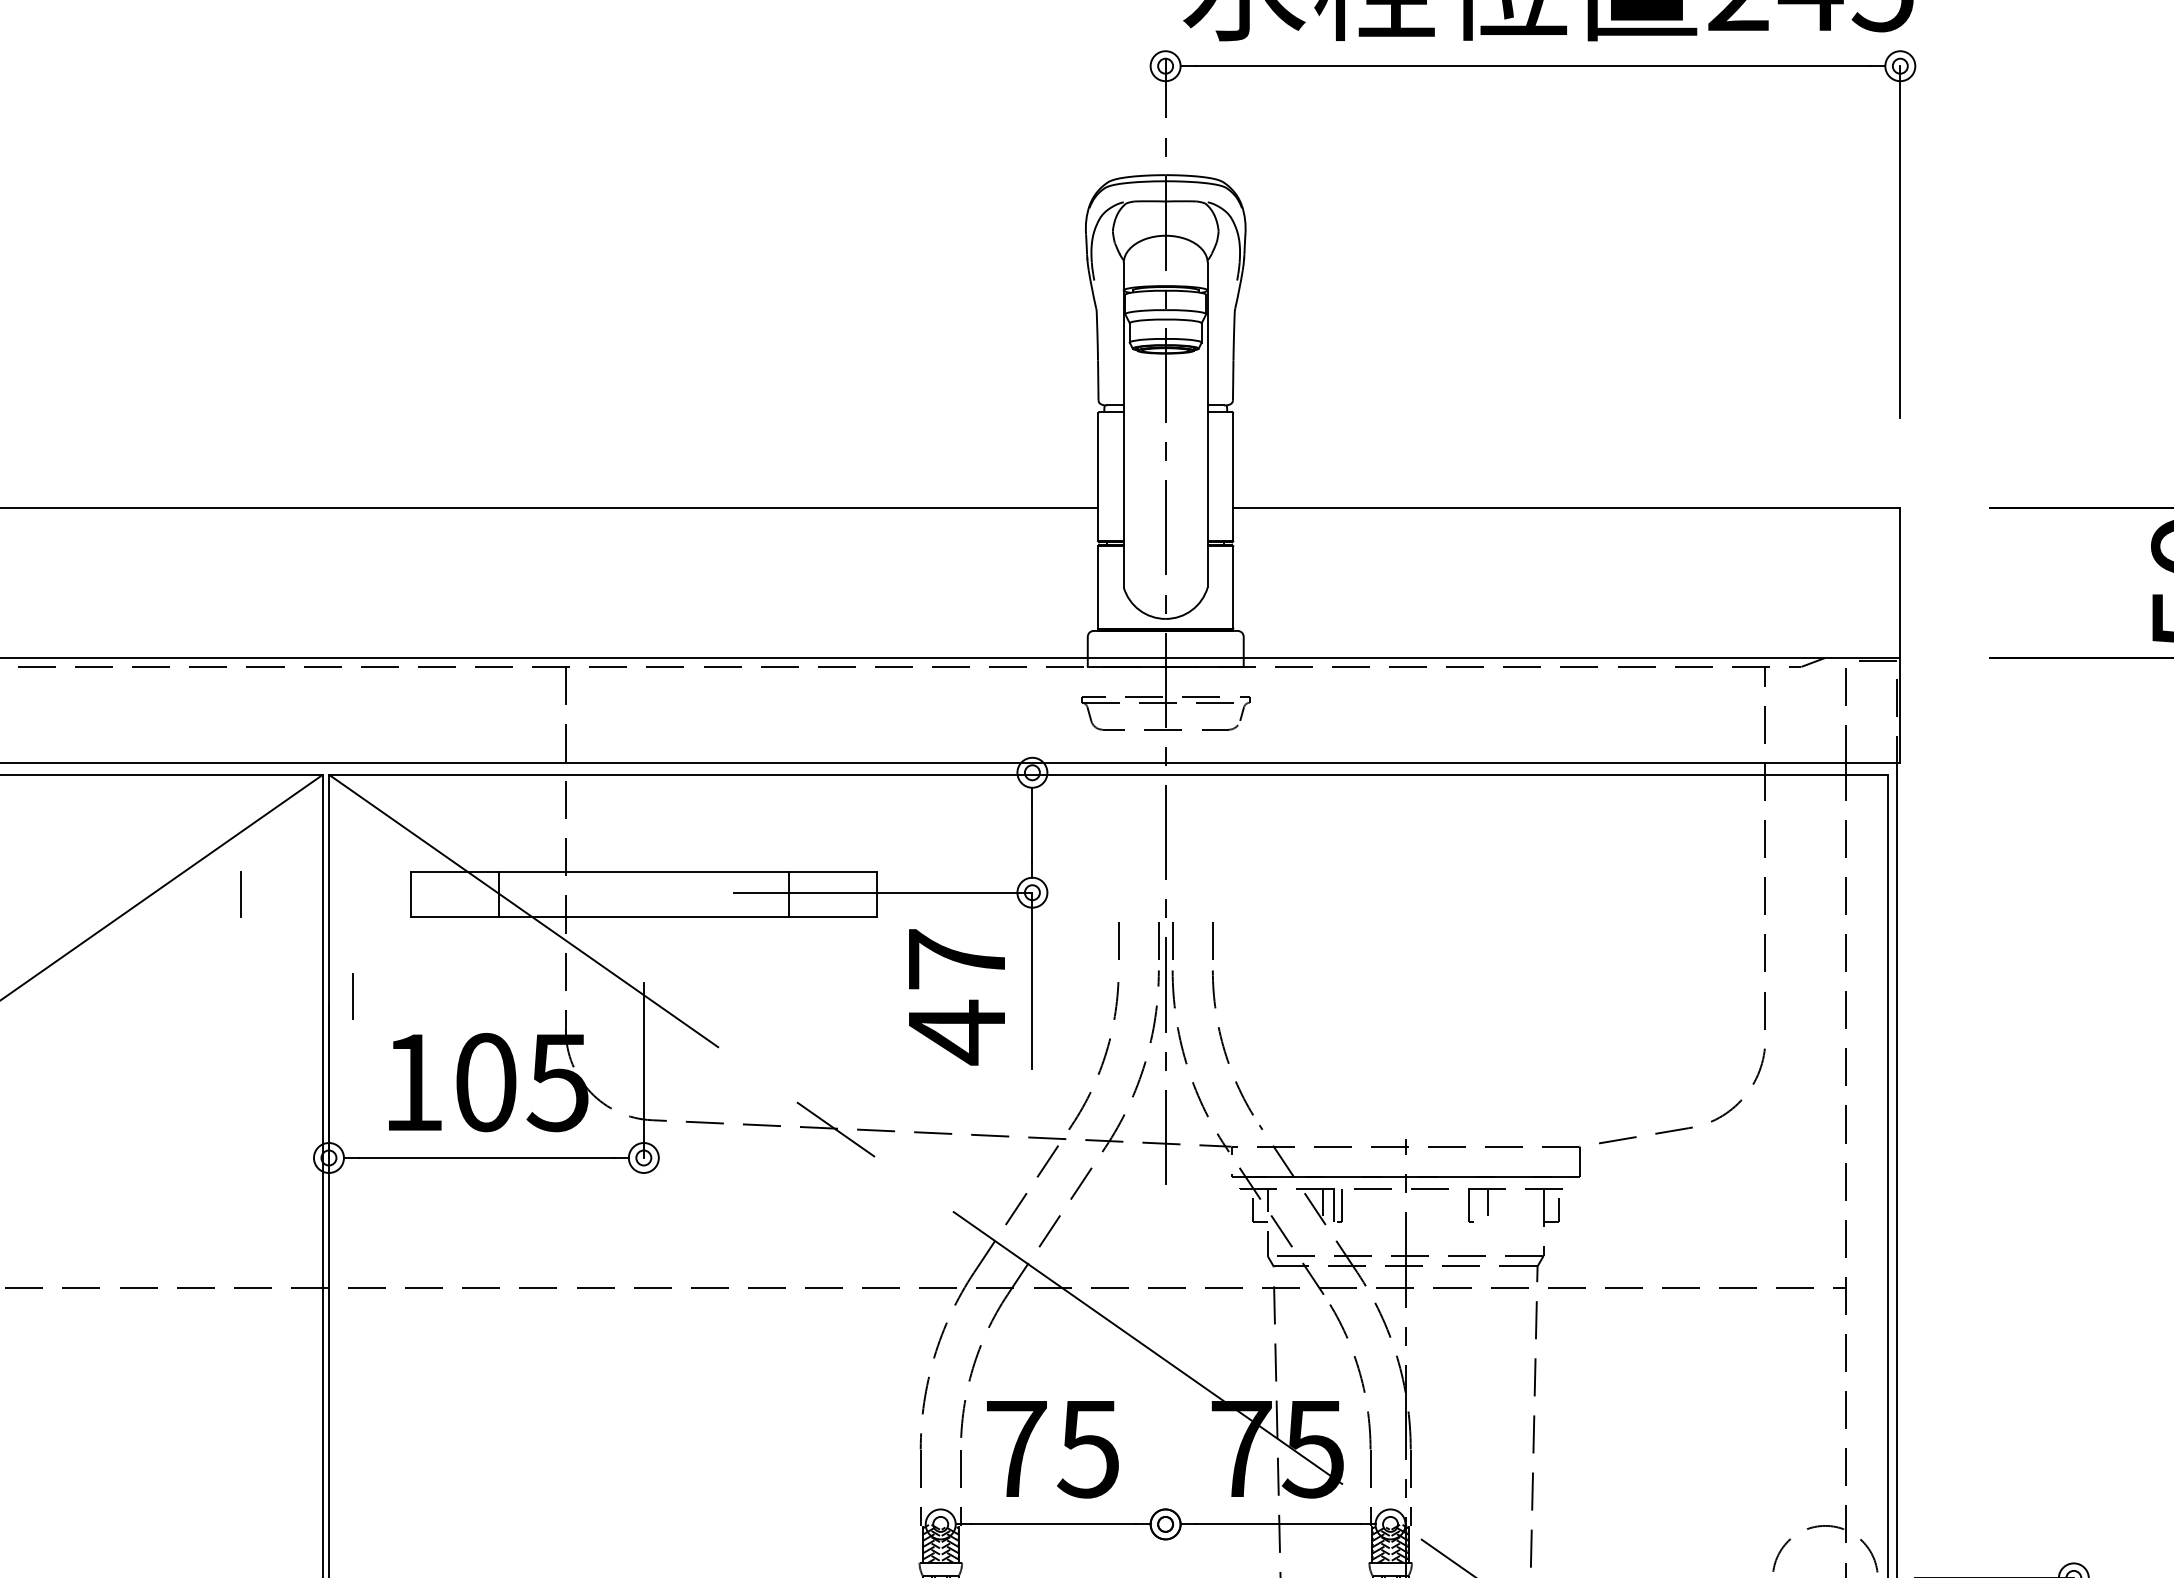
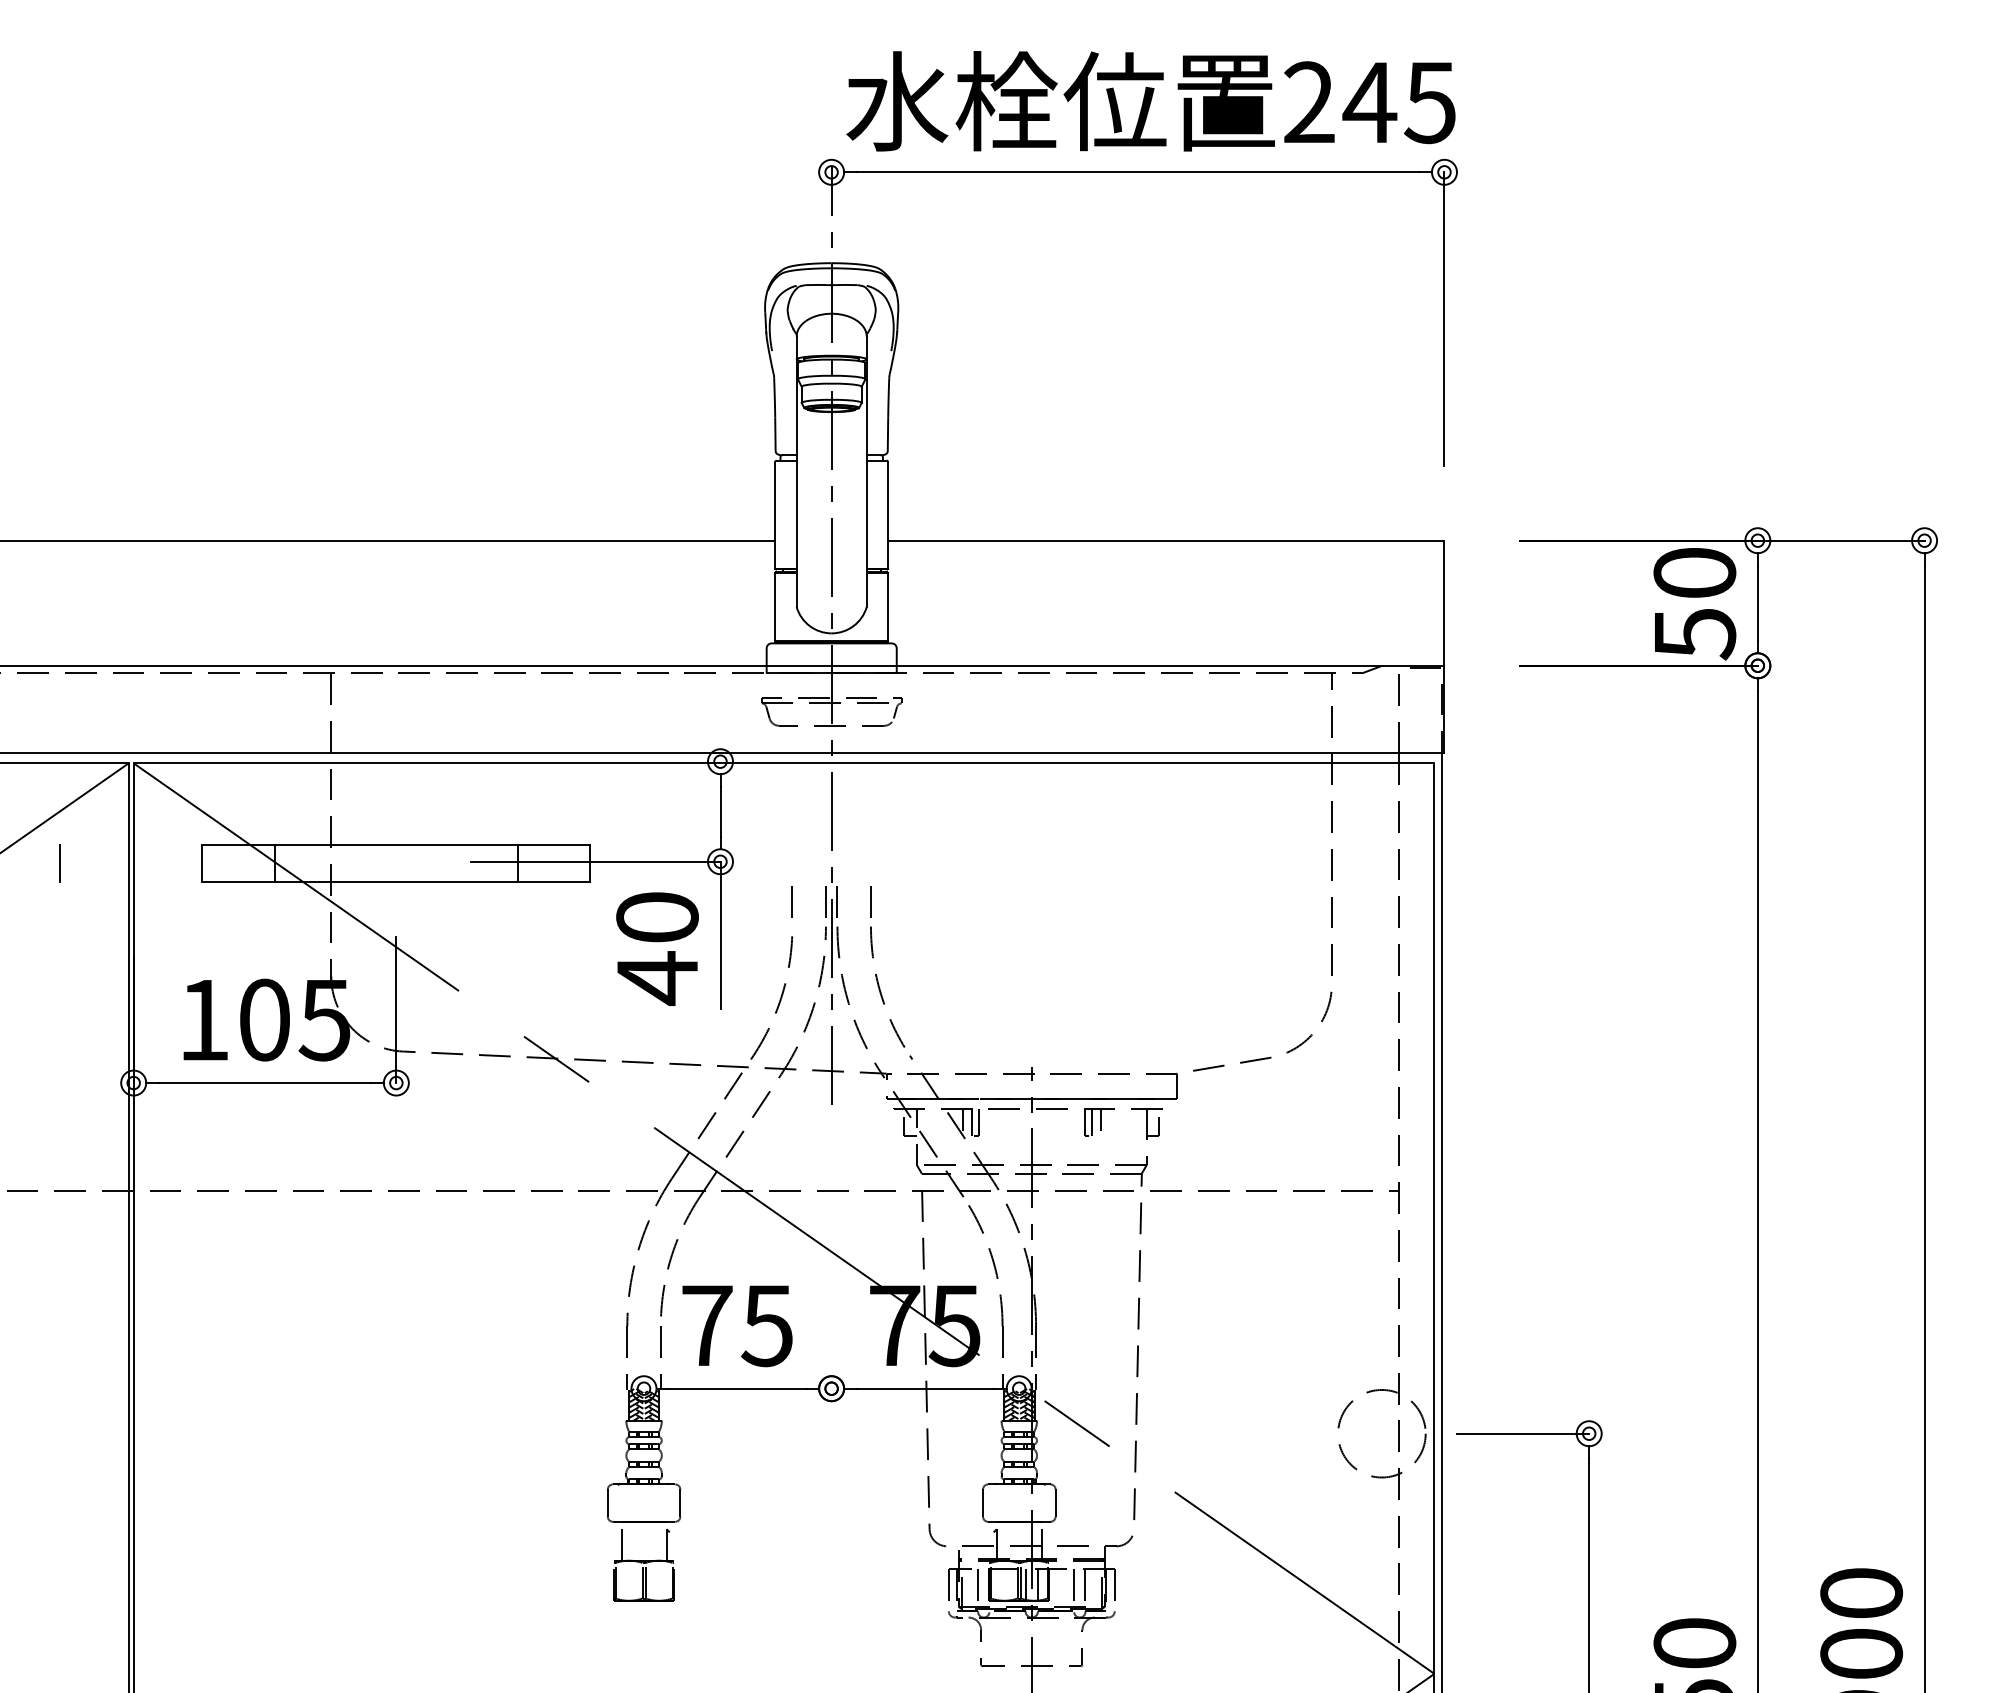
text: (956, 959) -> (657, 917), 47 -> 40
line: (352, 996) -> (153, 948), removed
line: (1477, 1205) -> (1091, 1122), added

